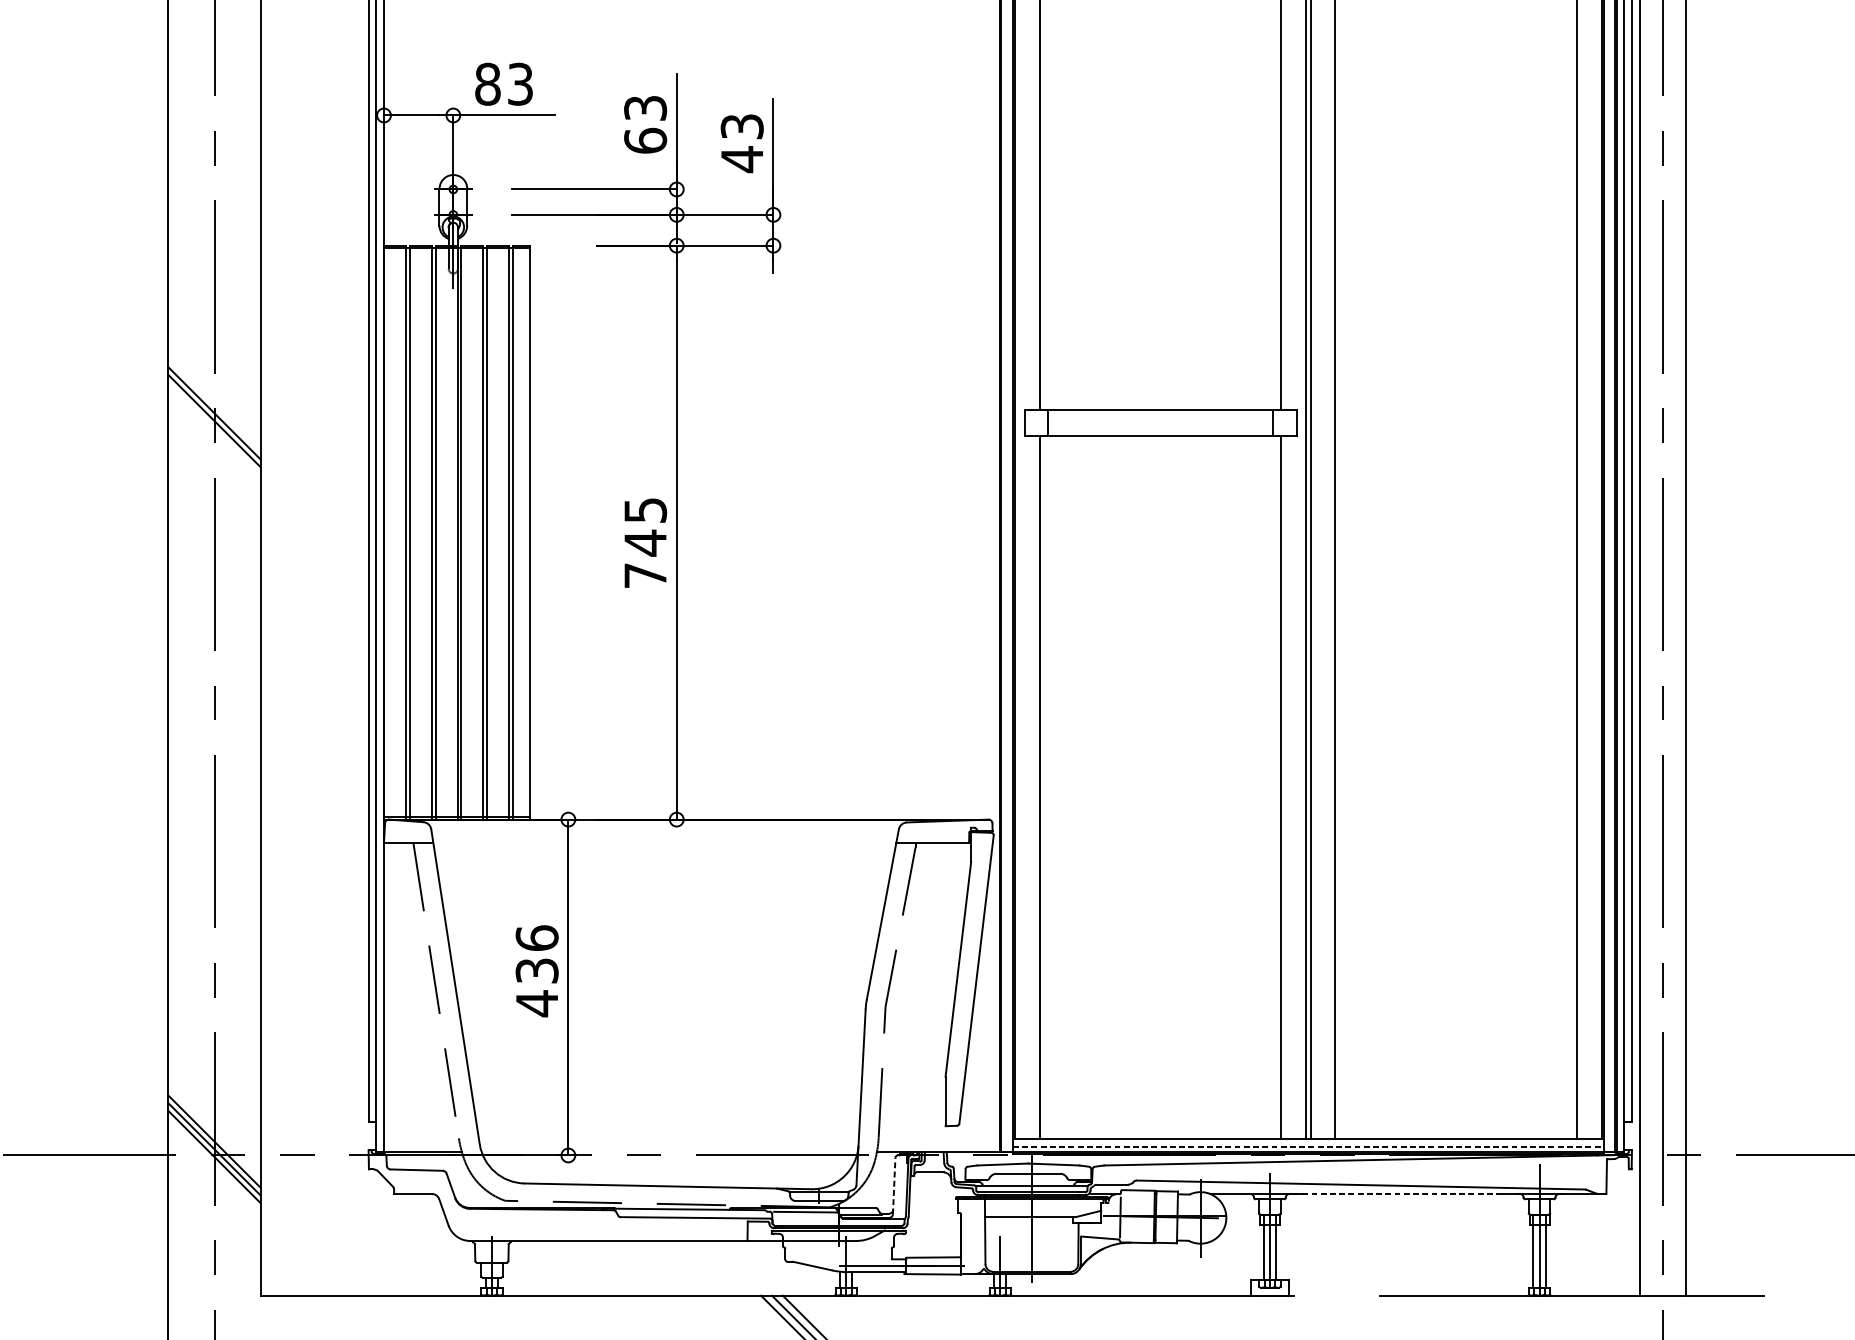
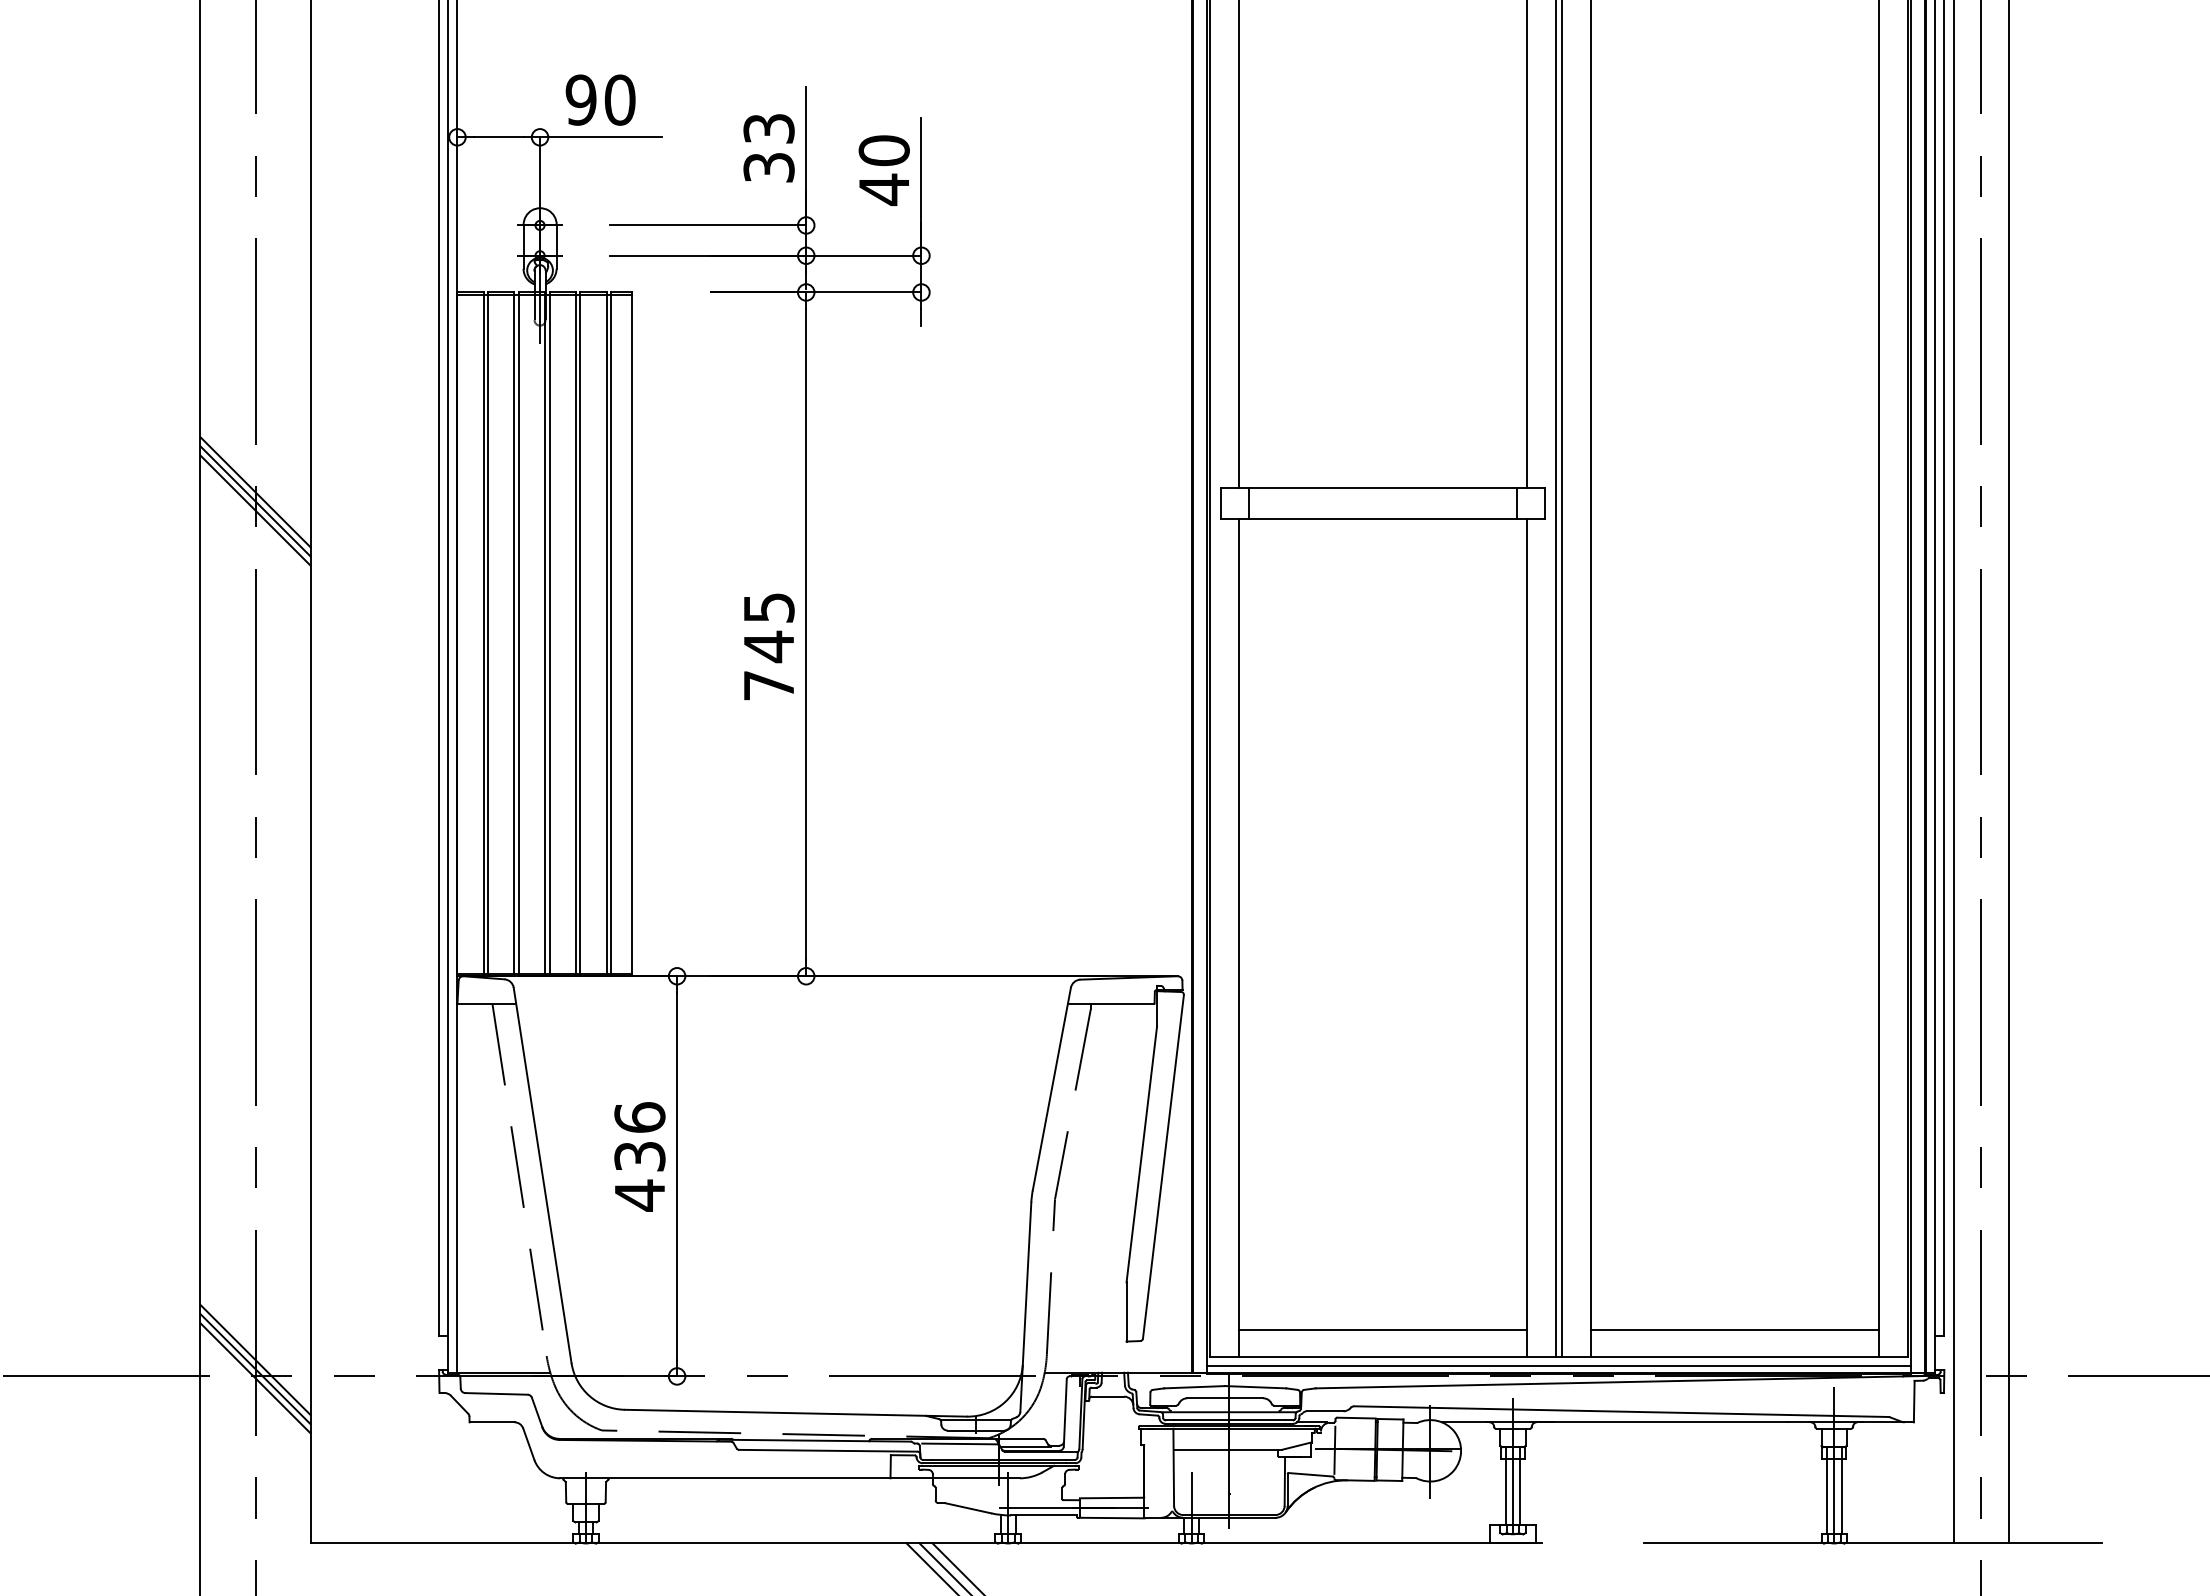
text: (504, 83) -> (600, 99), 83 -> 90
text: (741, 126) -> (883, 150), 43 -> 40
text: (645, 140) -> (768, 167), 63 -> 33
line: (214, 428) -> (255, 510), added
line: (1160, 1116) -> (1382, 1329), added
line: (1455, 1116) -> (1734, 1329), added
line: (1308, 1147) -> (1558, 1366), dashed -> solid
line: (894, 1185) -> (1065, 1412), dashed -> solid
line: (1397, 1194) -> (1664, 1422), dashed -> solid

